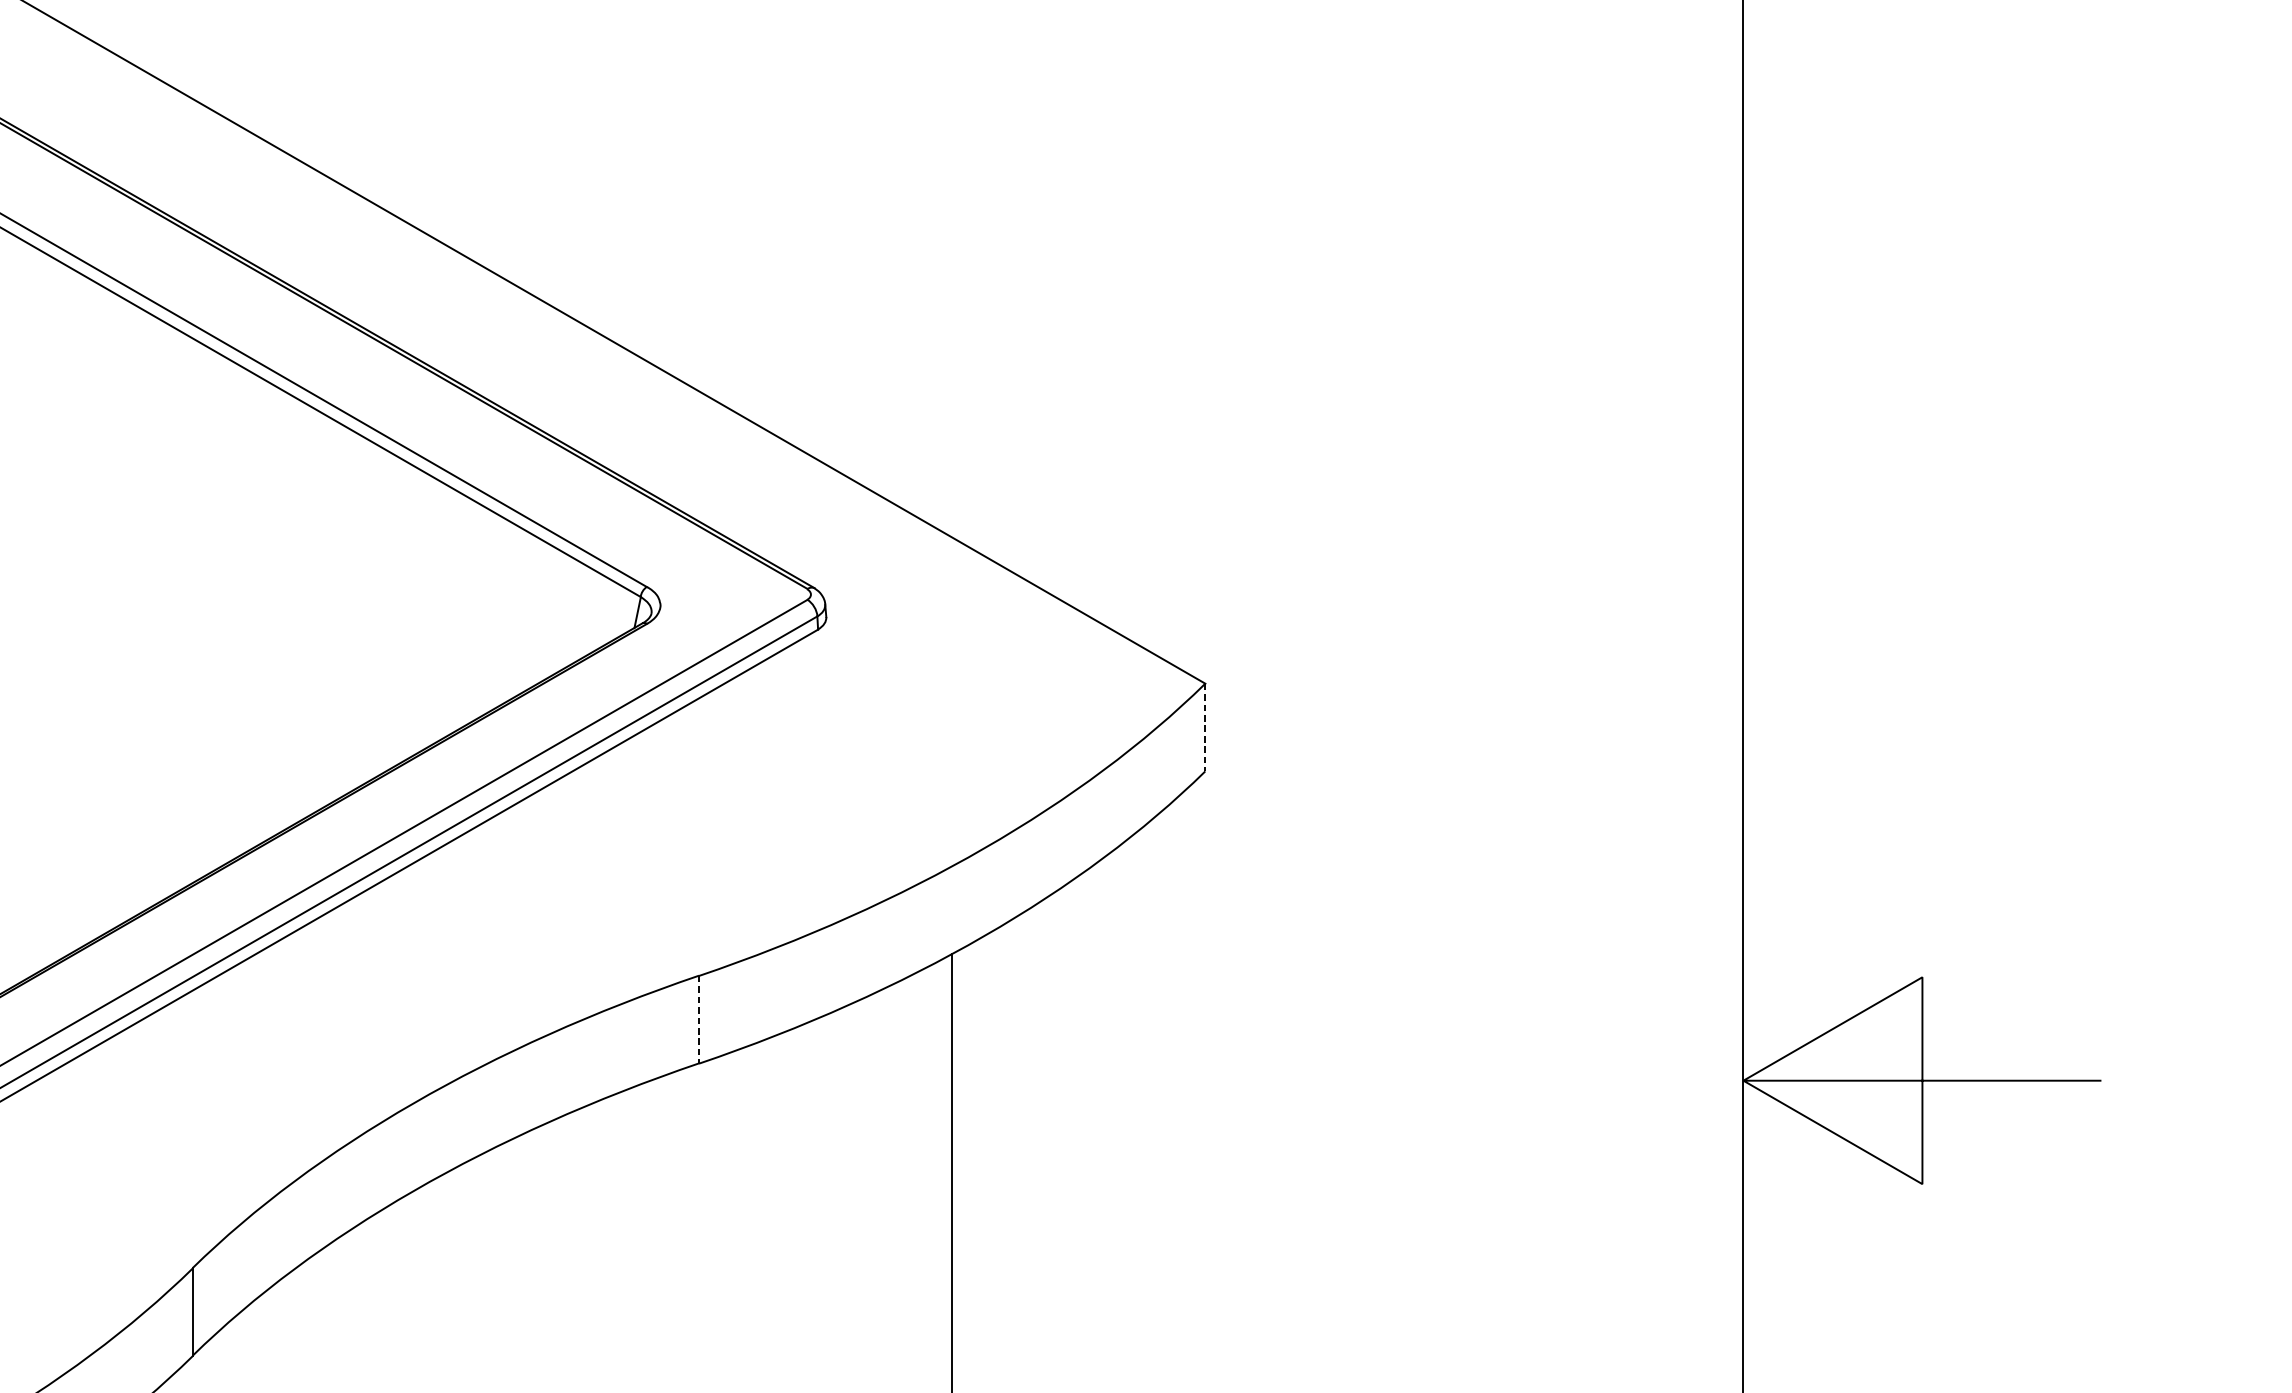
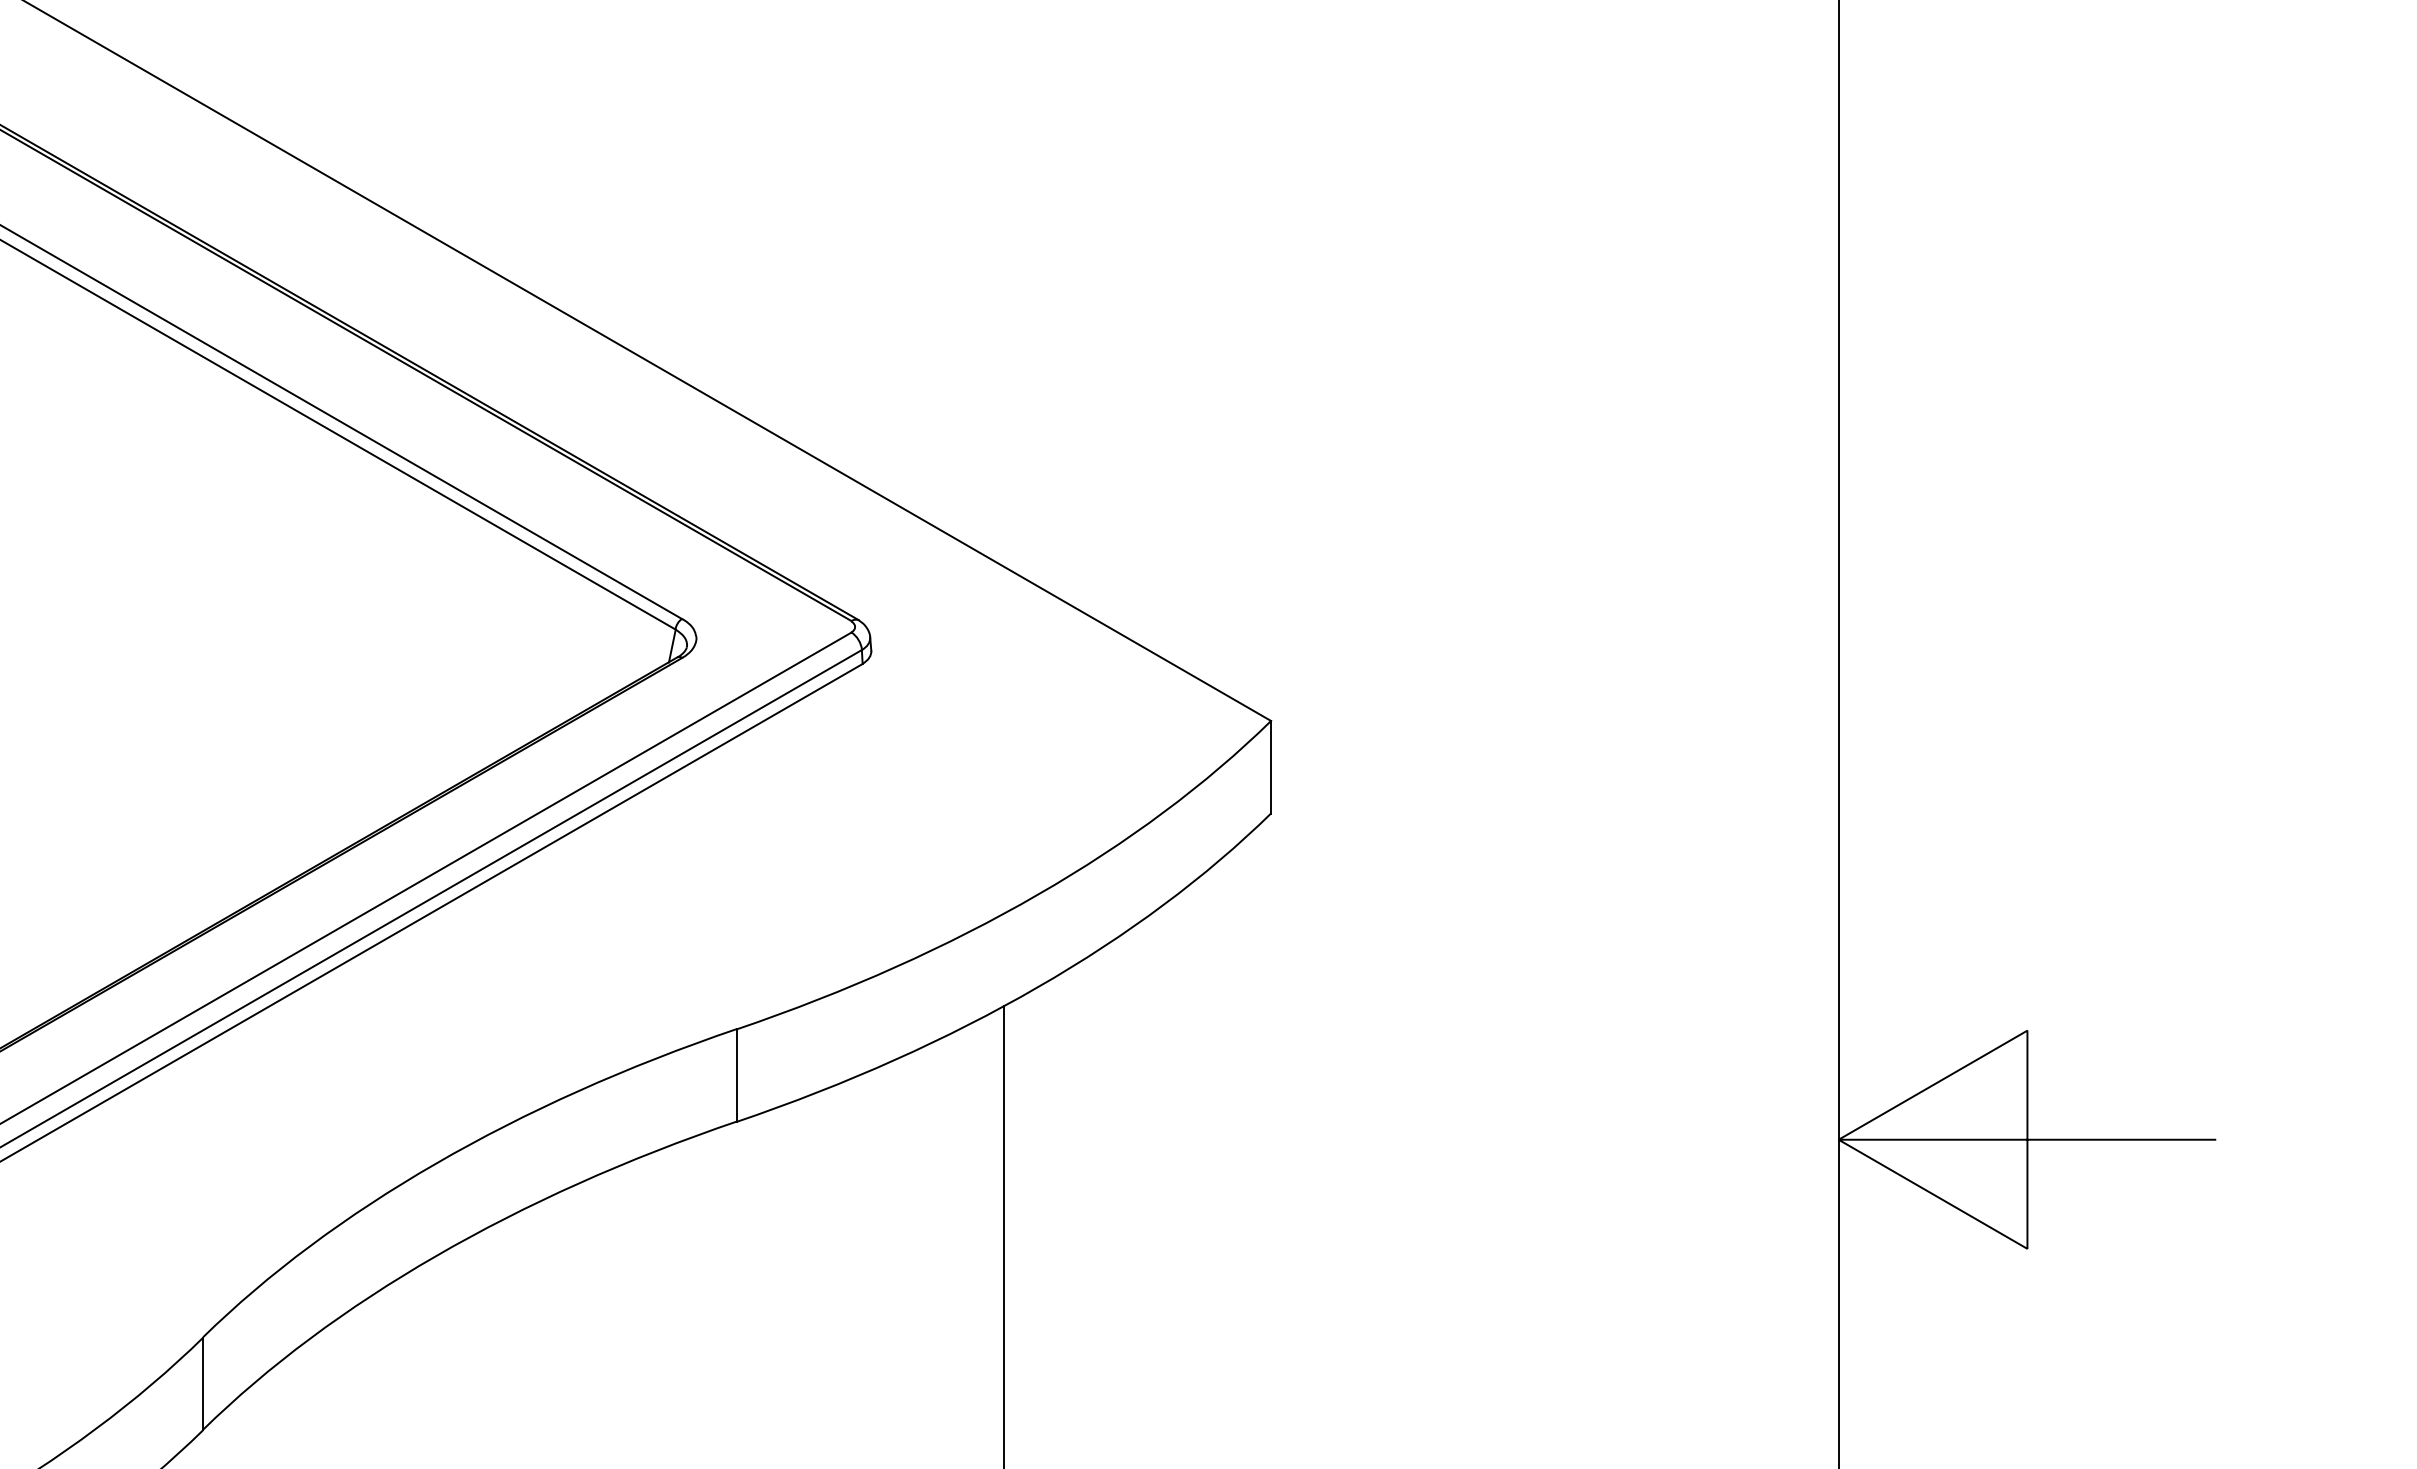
line: (1205, 727) -> (1271, 767), dashed -> solid
line: (699, 1019) -> (737, 1075), dashed -> solid

